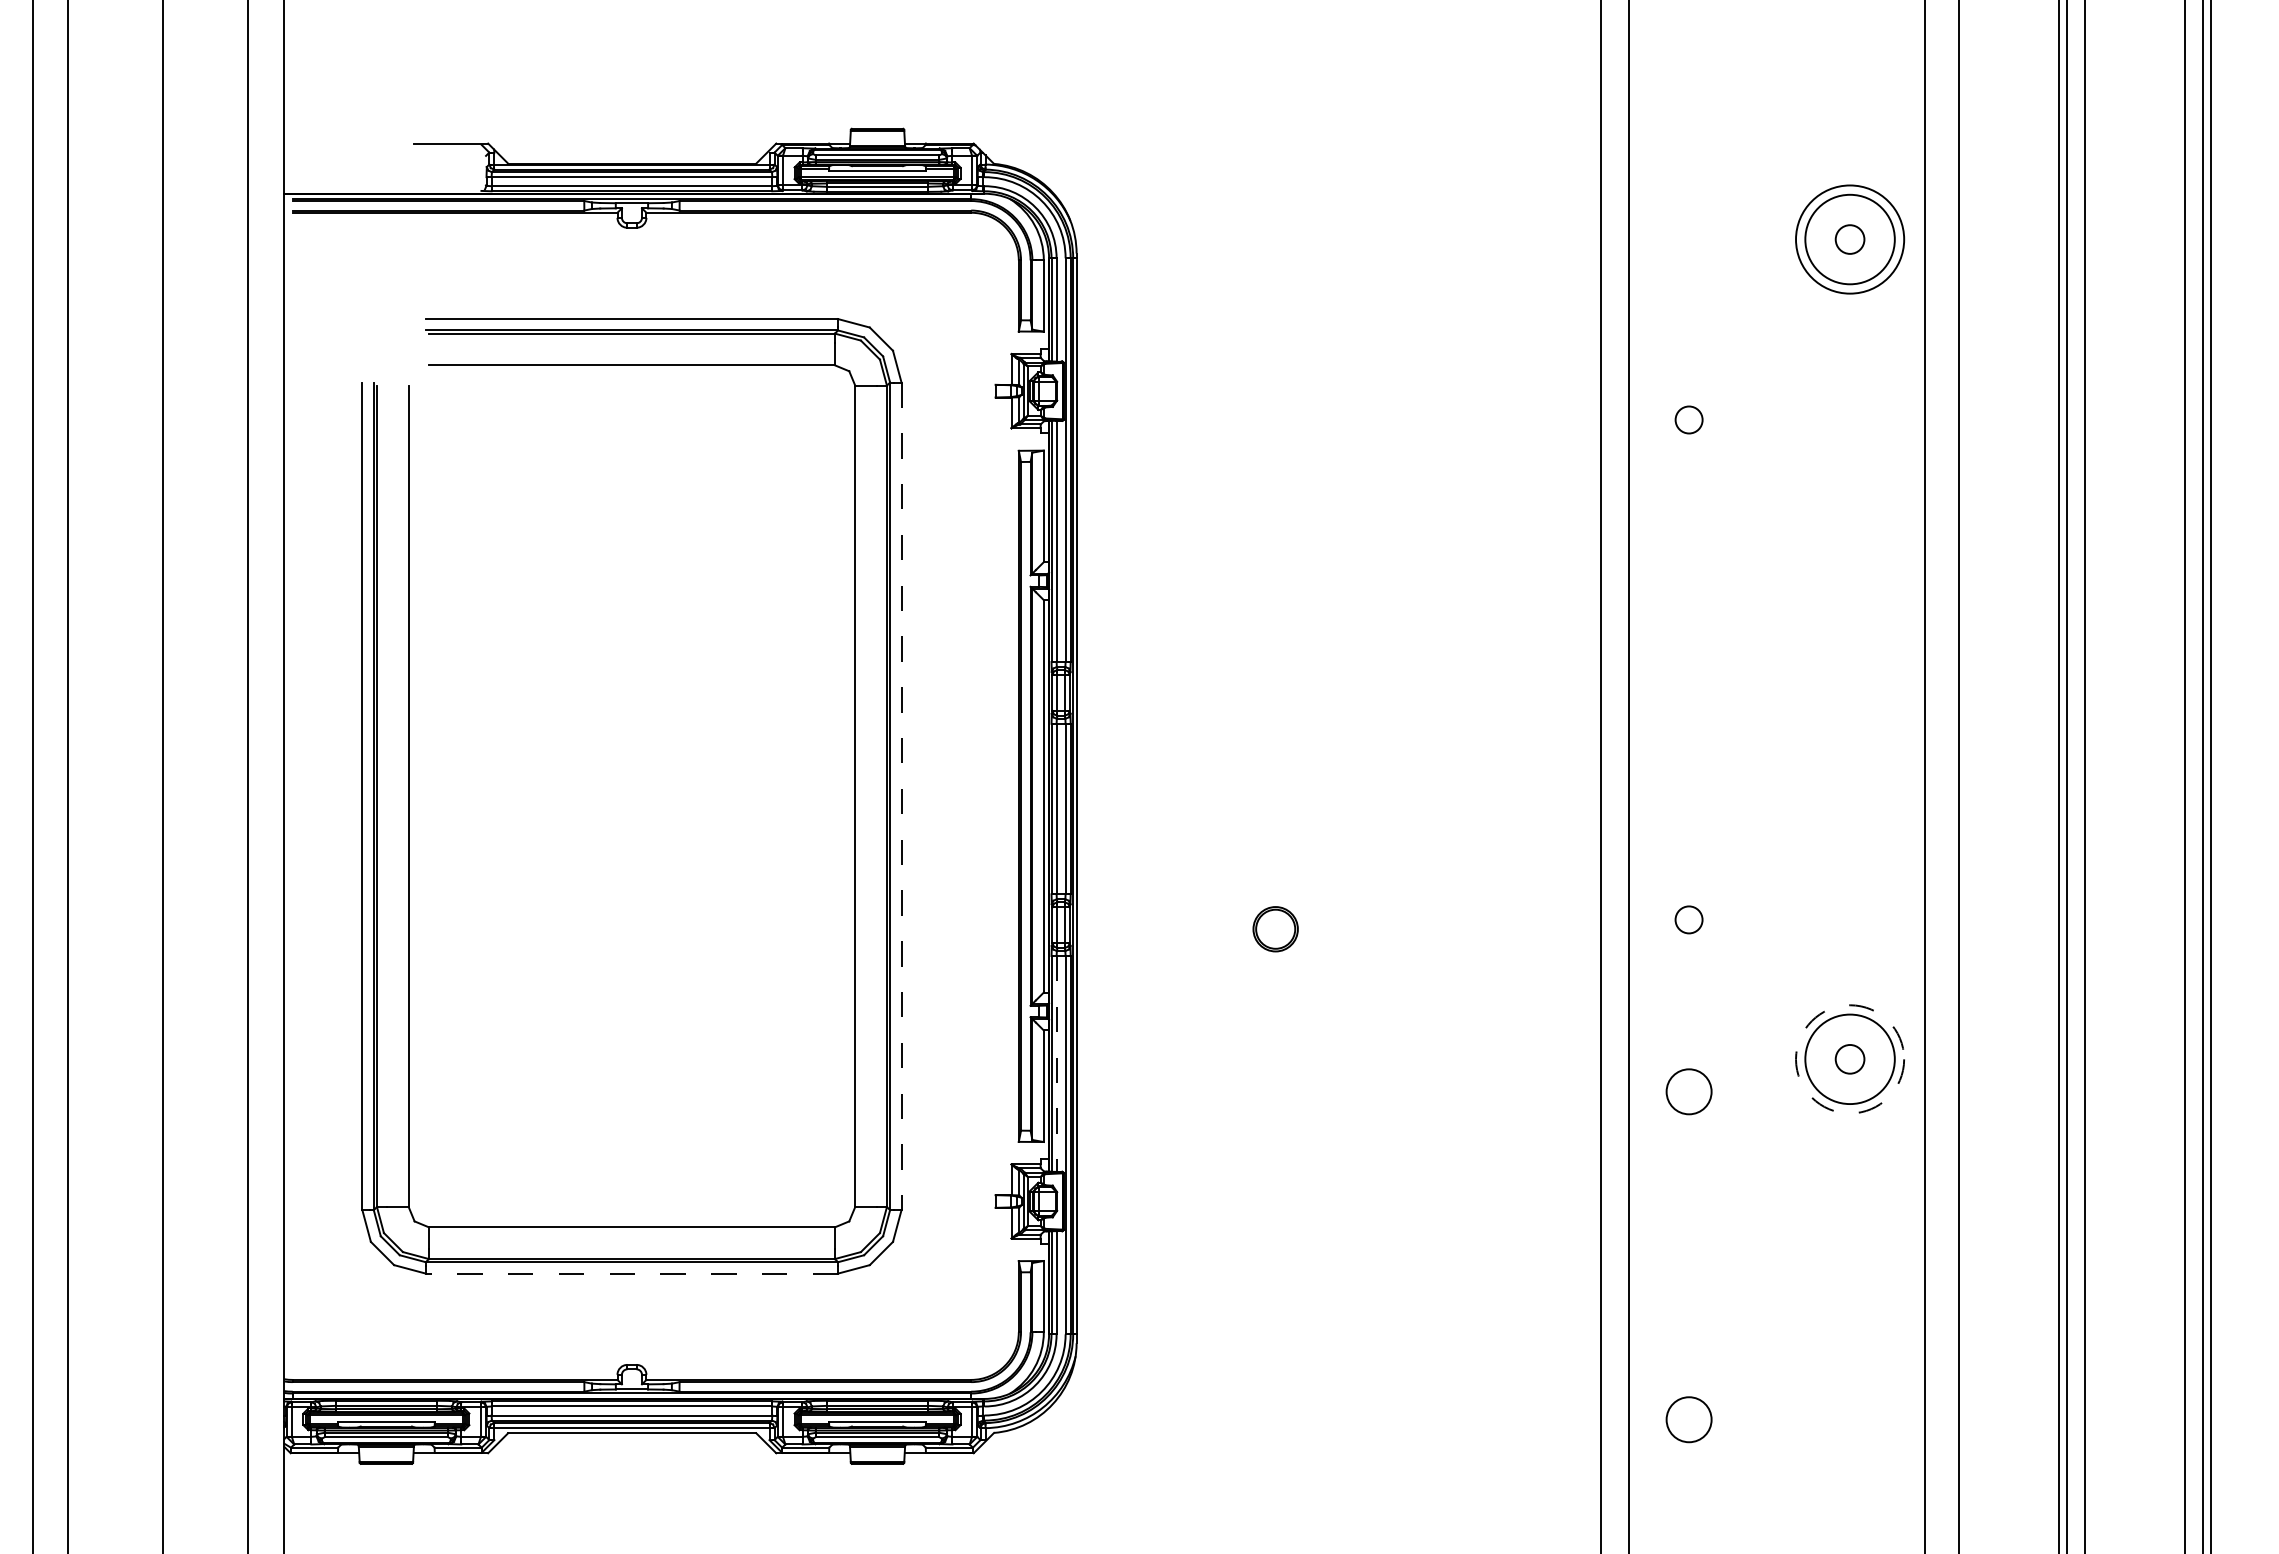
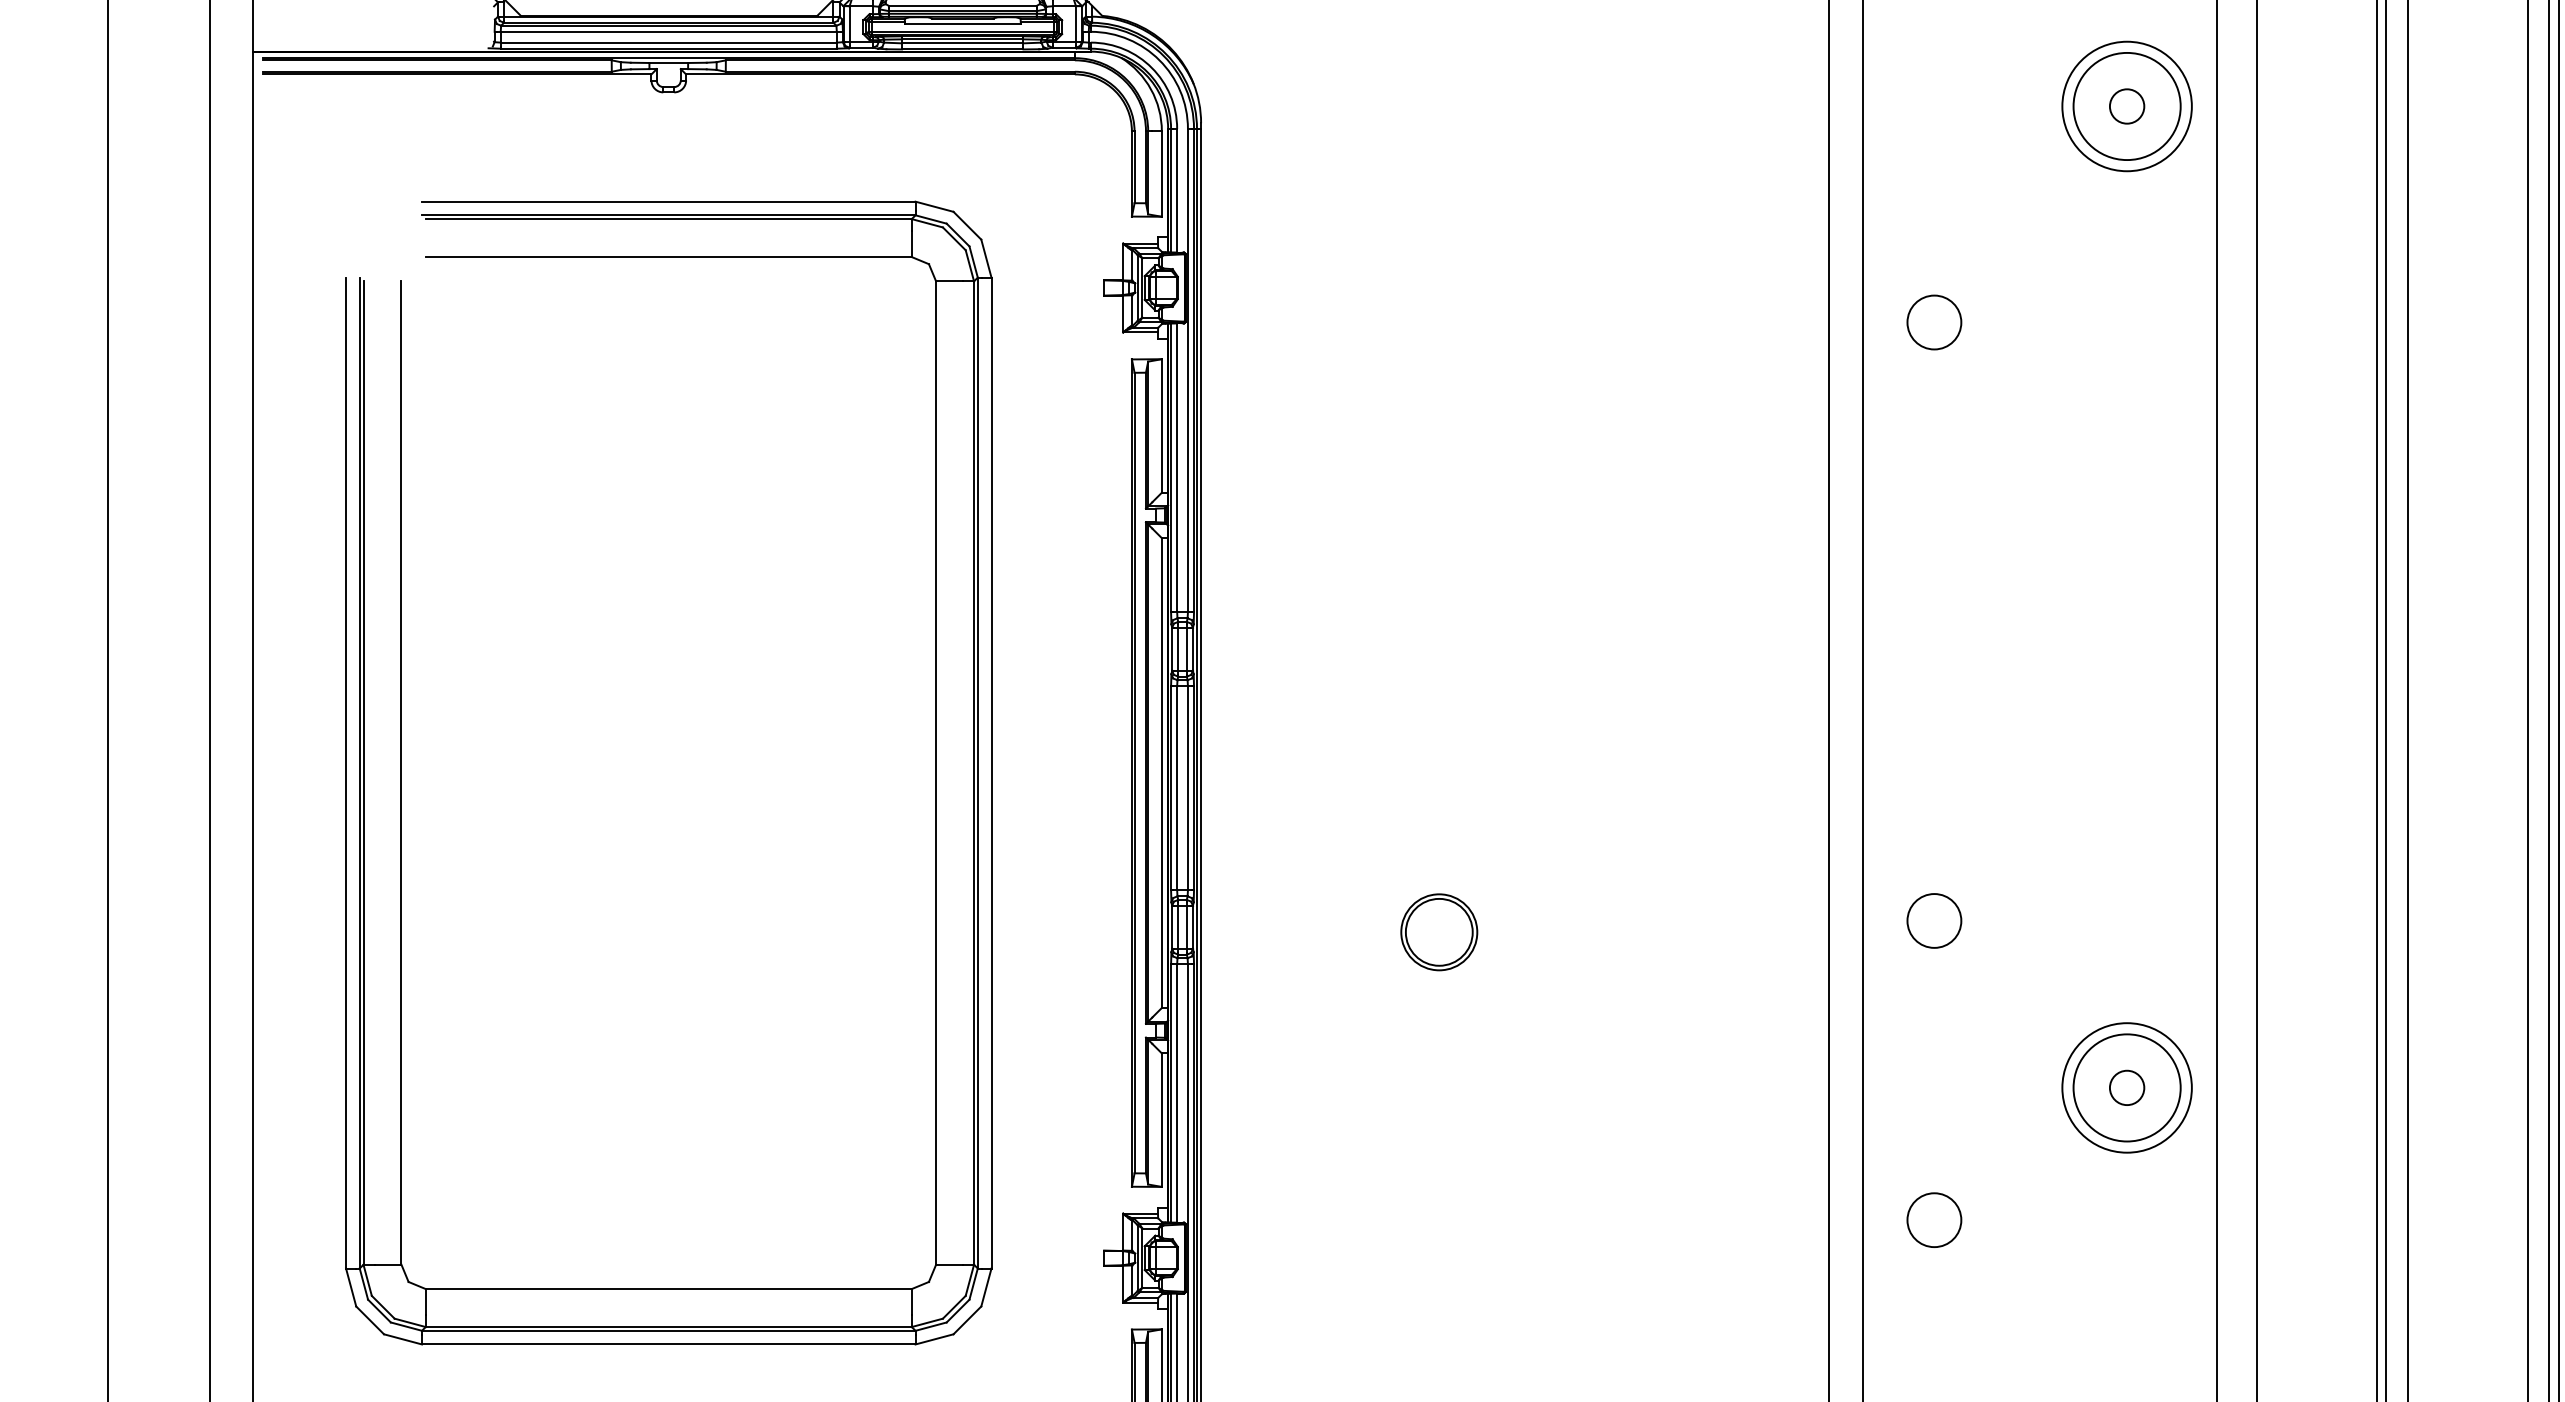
circle: (1688, 419) -> (1933, 321), size x1.67
line: (901, 796) -> (991, 773), dashed -> solid
circle: (1688, 919) -> (1933, 920), size x1.67
part: (1275, 928) -> (1439, 931), size x1.43
circle: (1850, 1059) -> (2127, 1088), dashed -> solid
line: (1056, 1063) -> (1177, 1092), dashed -> solid
circle: (1688, 1091) -> (1933, 1219), moved
line: (631, 1273) -> (668, 1344), dashed -> solid

